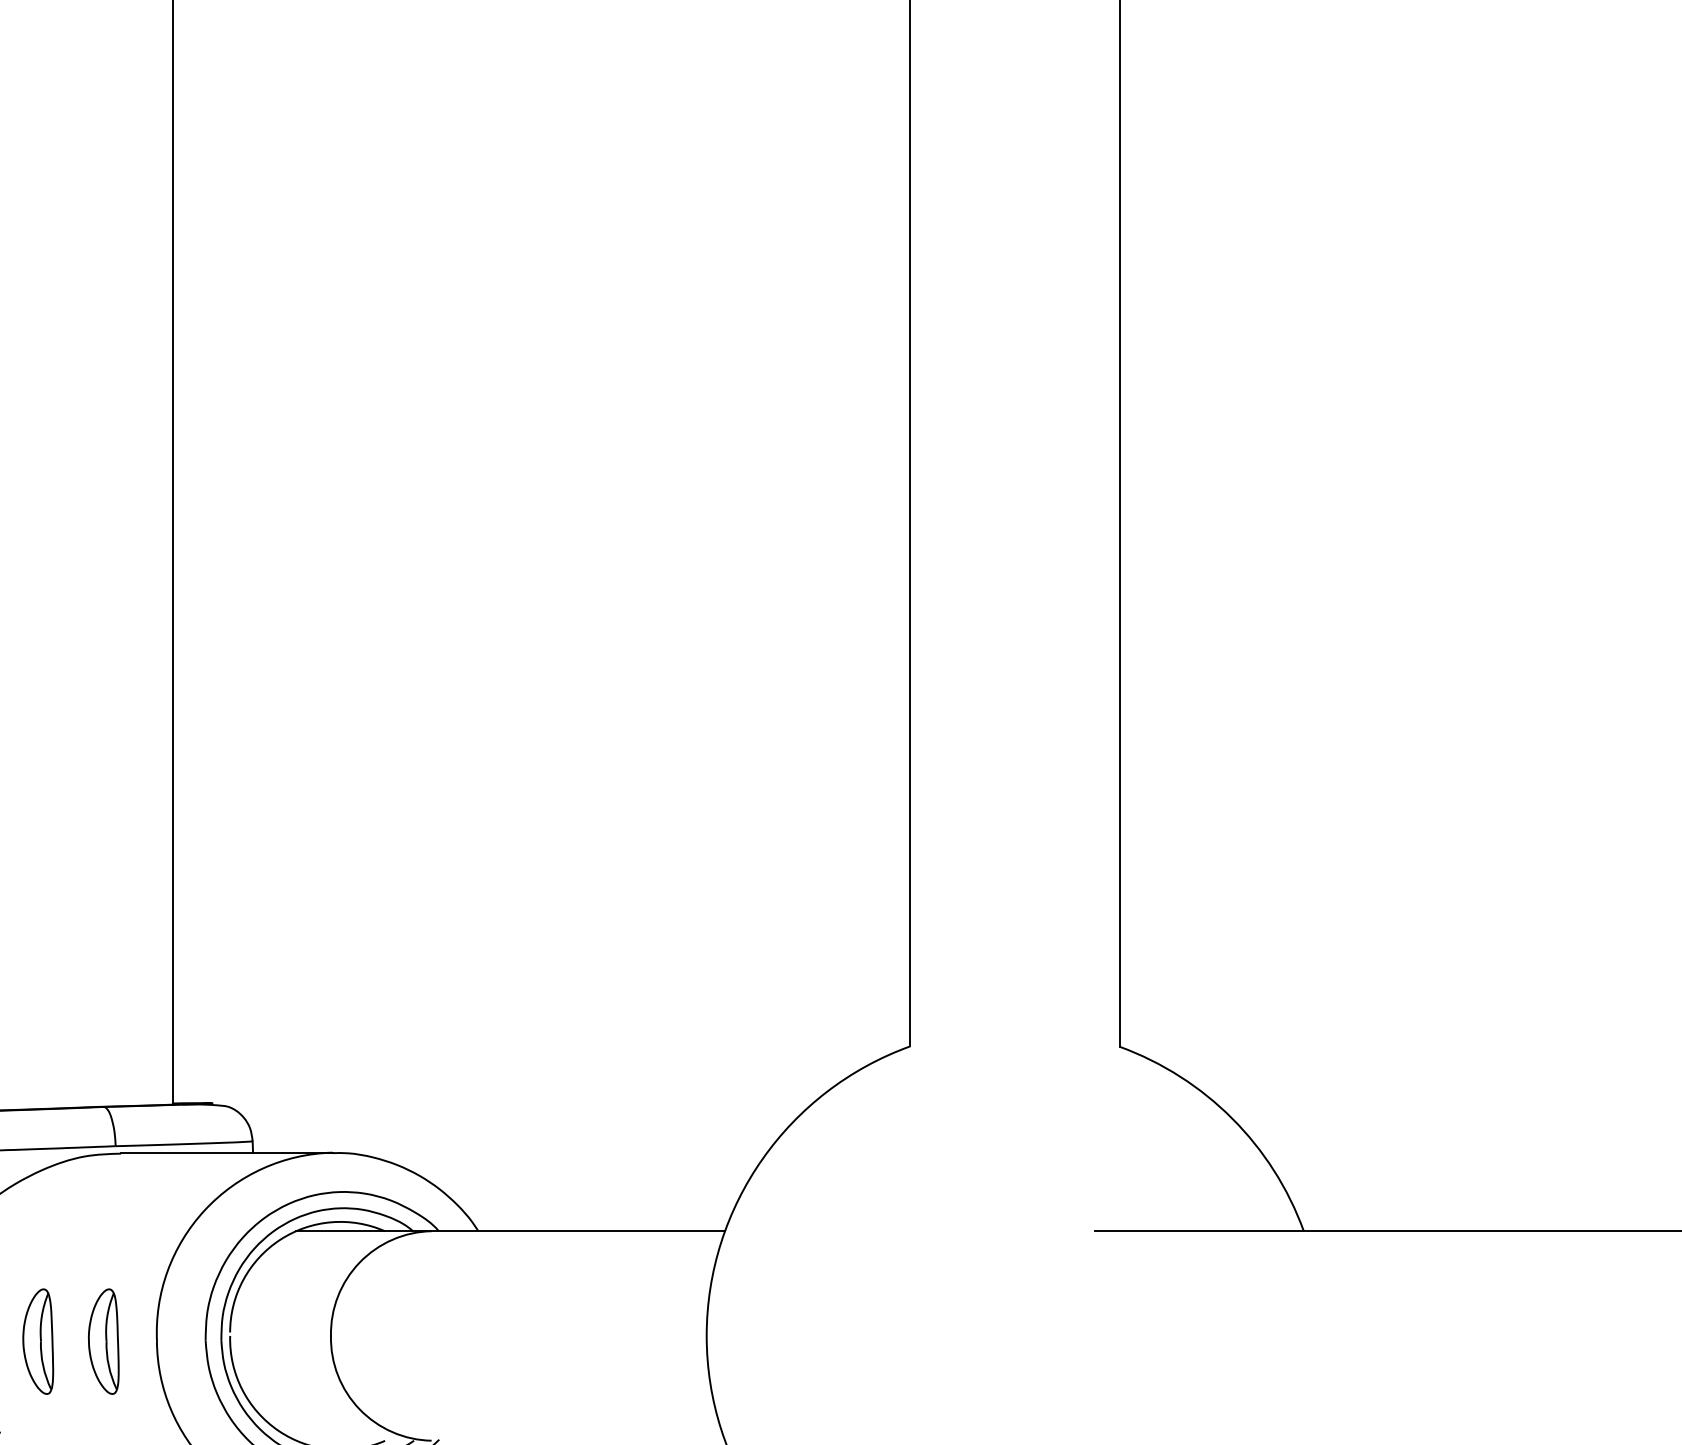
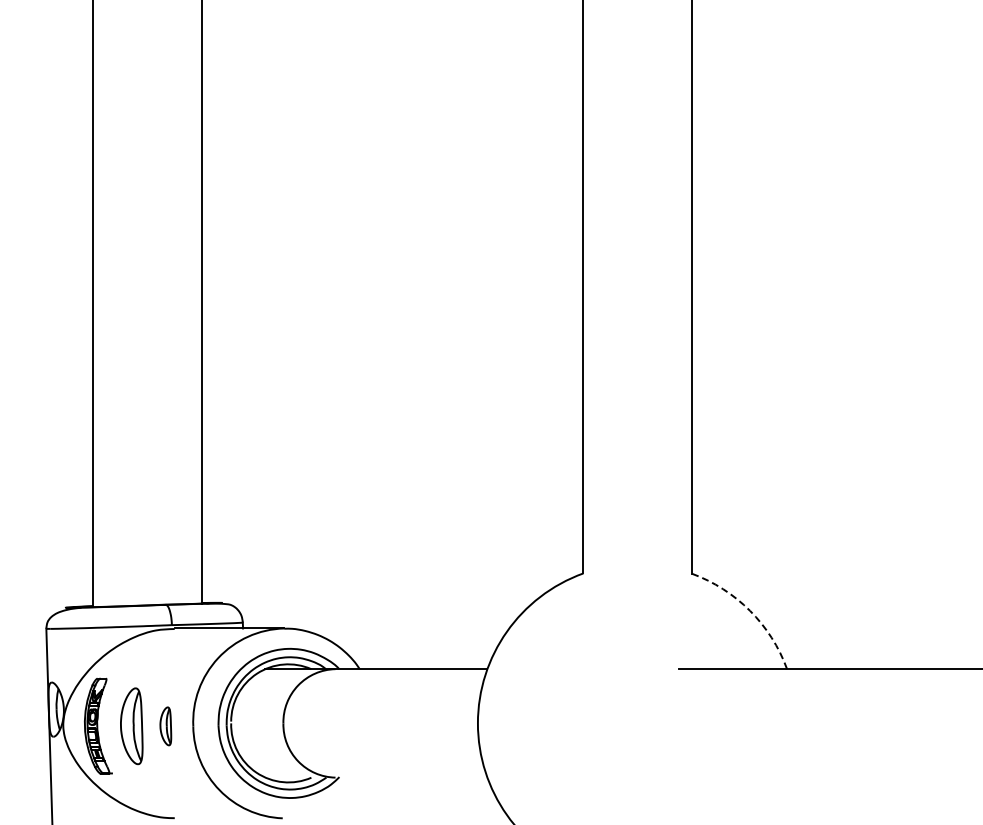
arc: (1233, 1117) -> (750, 610), solid -> dashed
part: (37, 1341) -> (131, 726), size x1.4
part: (103, 1341) -> (165, 726), size x0.7

